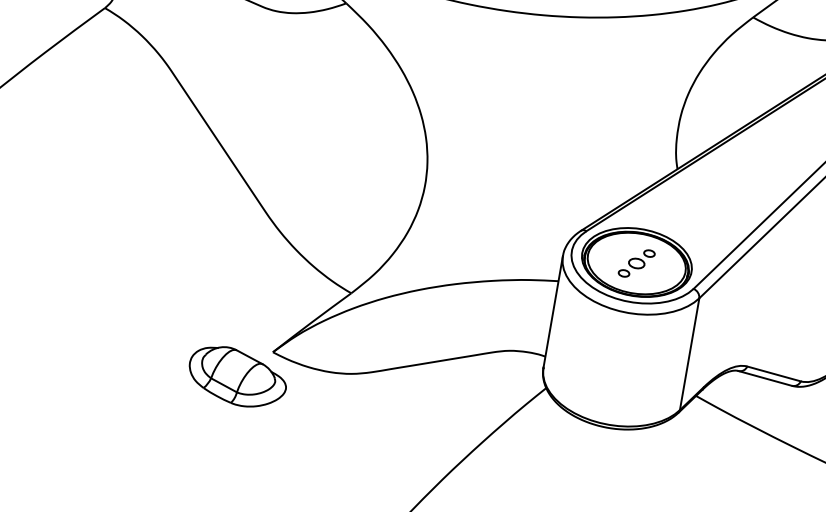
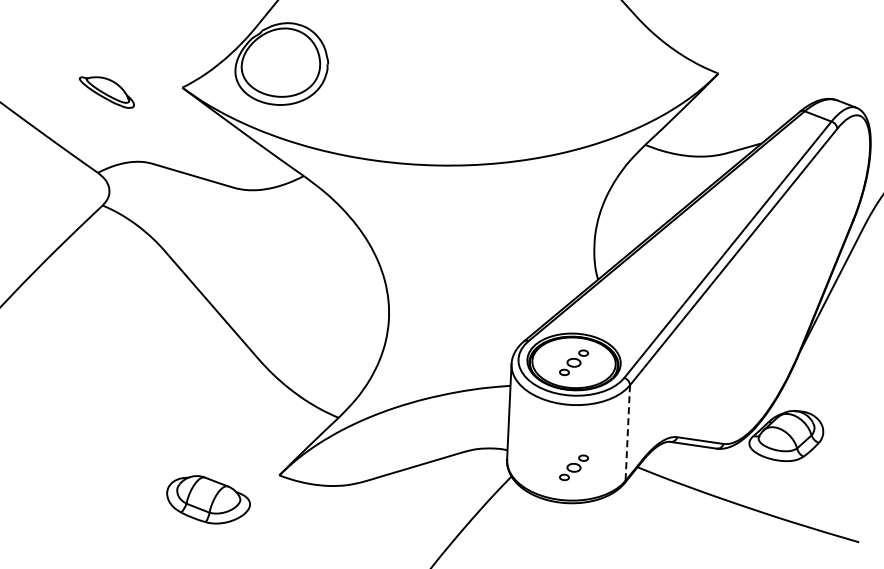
line: (689, 354) -> (627, 433), solid -> dashed
part: (237, 376) -> (208, 499), moved
part: (620, 386) -> (573, 467), added

